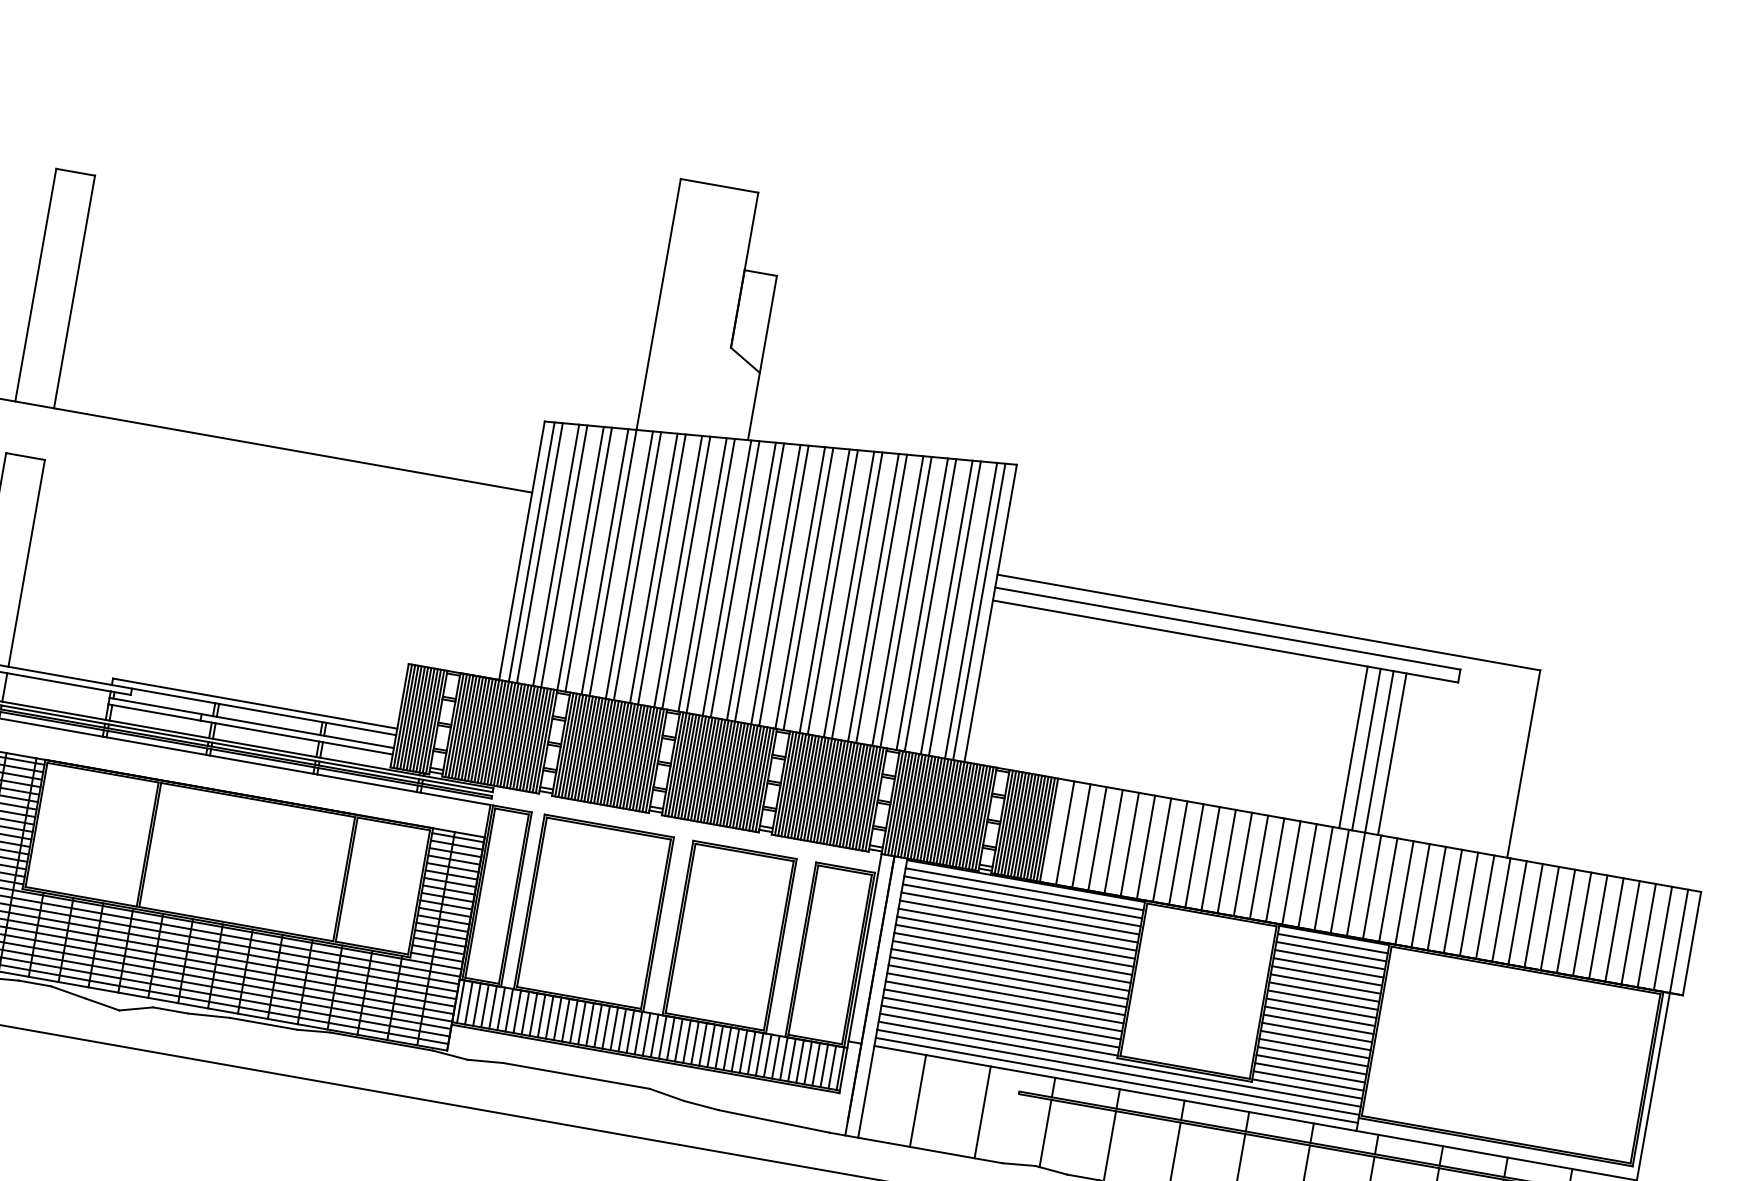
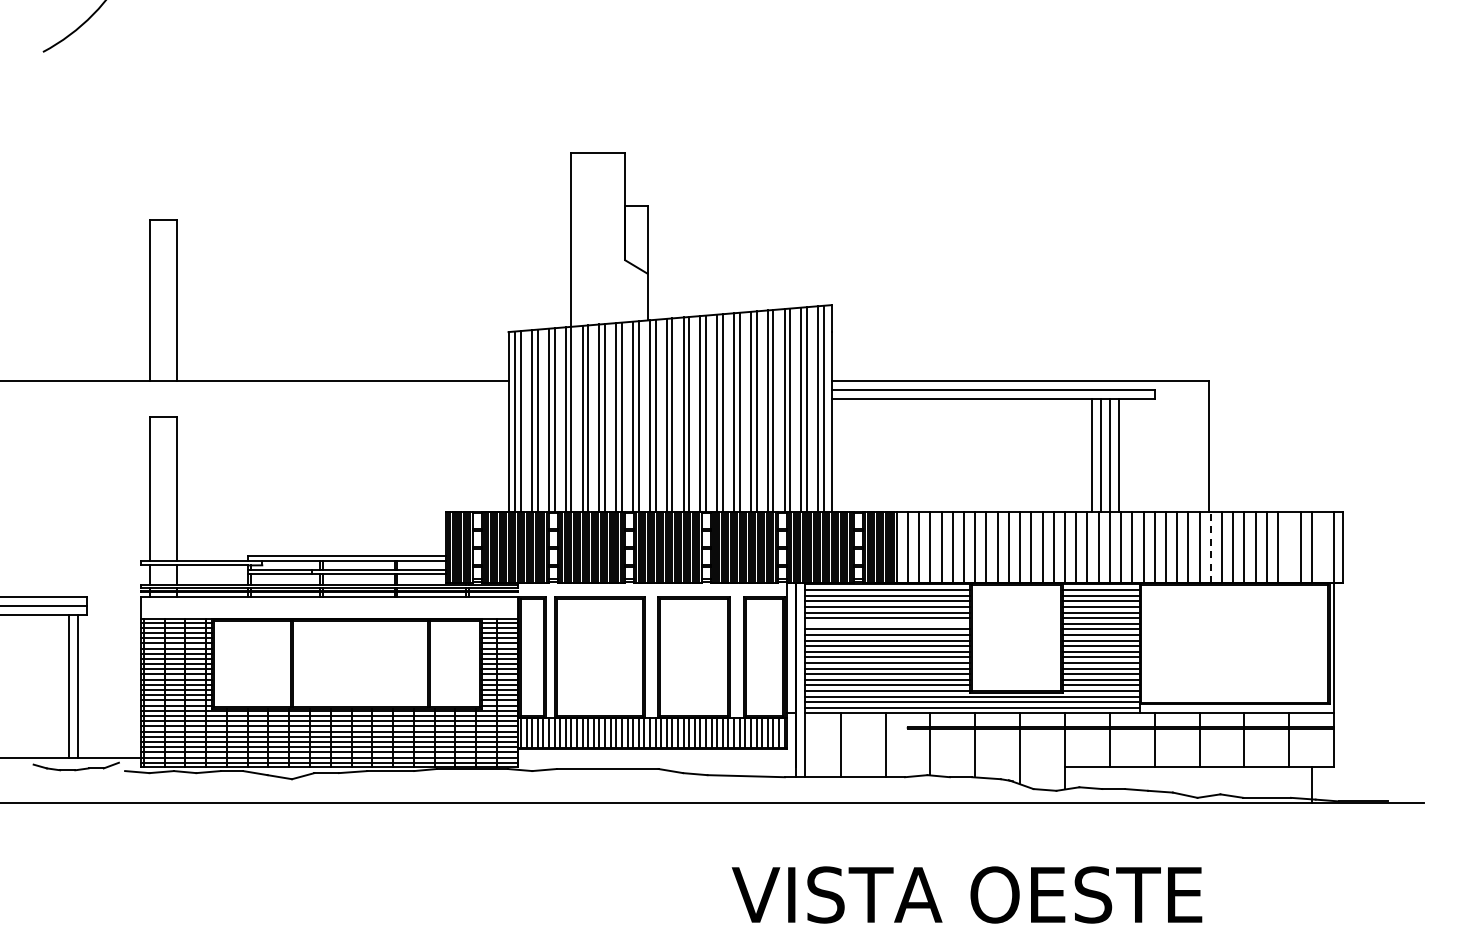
line: (1500, 910) -> (1210, 547), solid -> dashed
line: (1614, 930) -> (1289, 547), removed
line: (1015, 937) -> (886, 623), removed
line: (1663, 938) -> (1323, 547), removed

